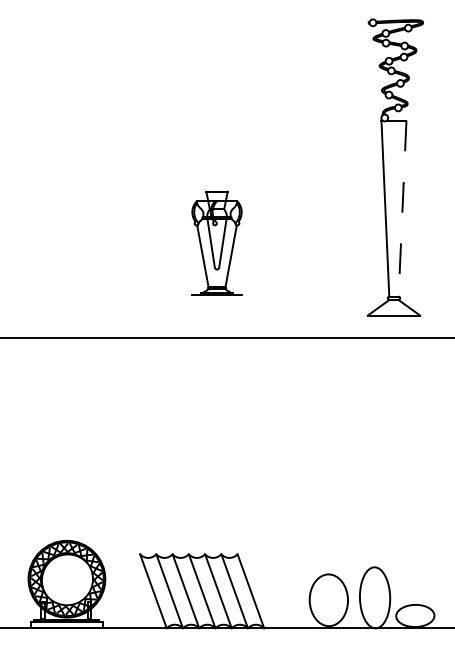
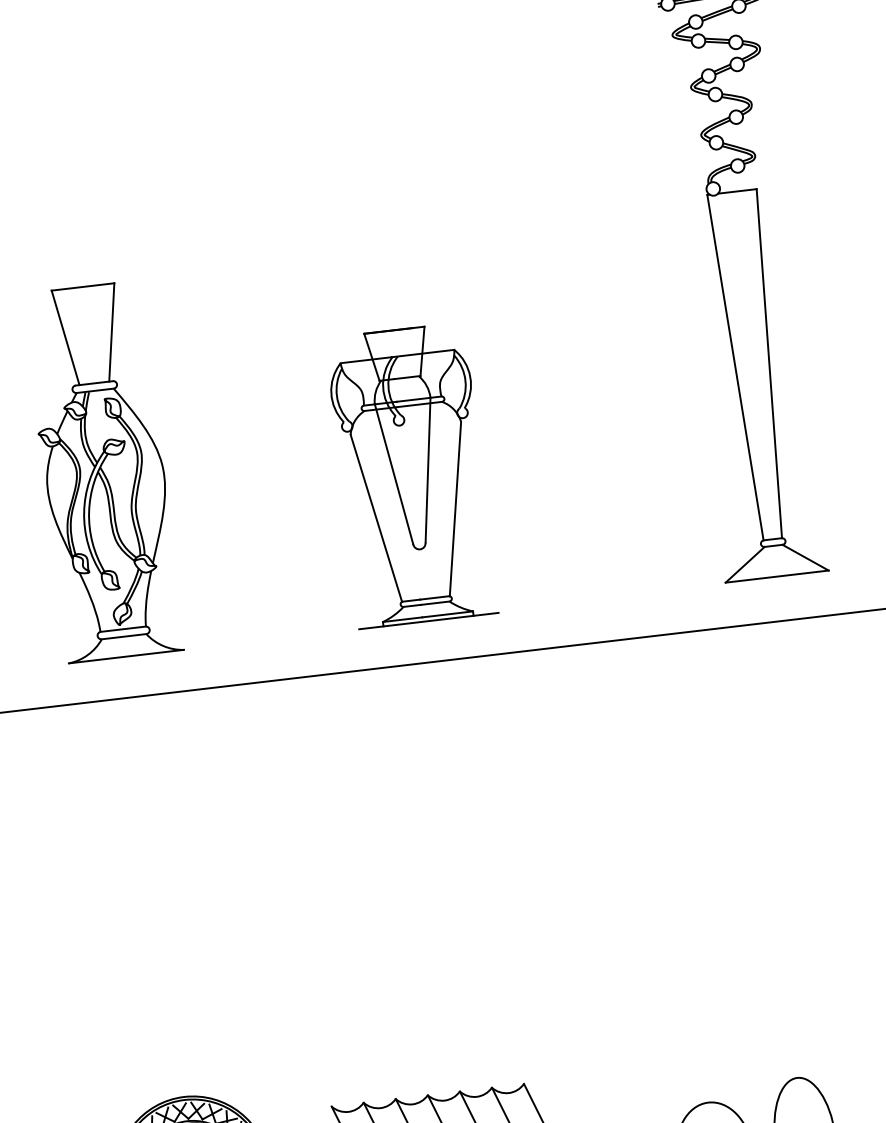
line: (402, 209) -> (769, 365), dashed -> solid
part: (63, 223) -> (103, 471), added
part: (216, 242) -> (410, 473), size x1.43

